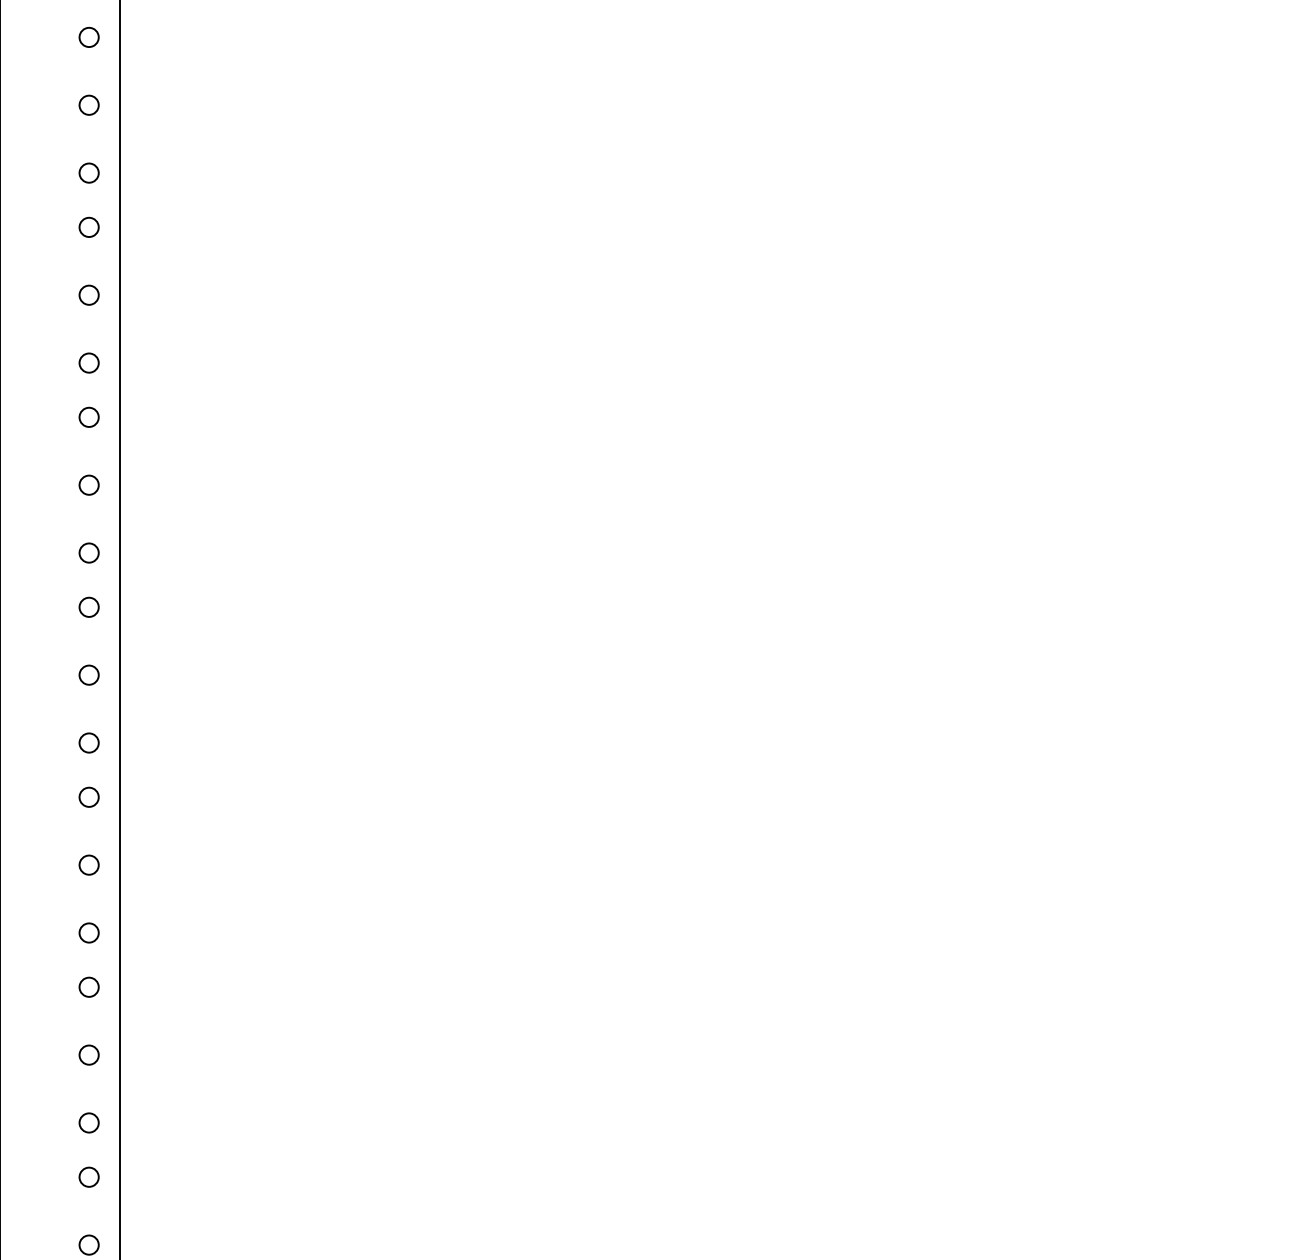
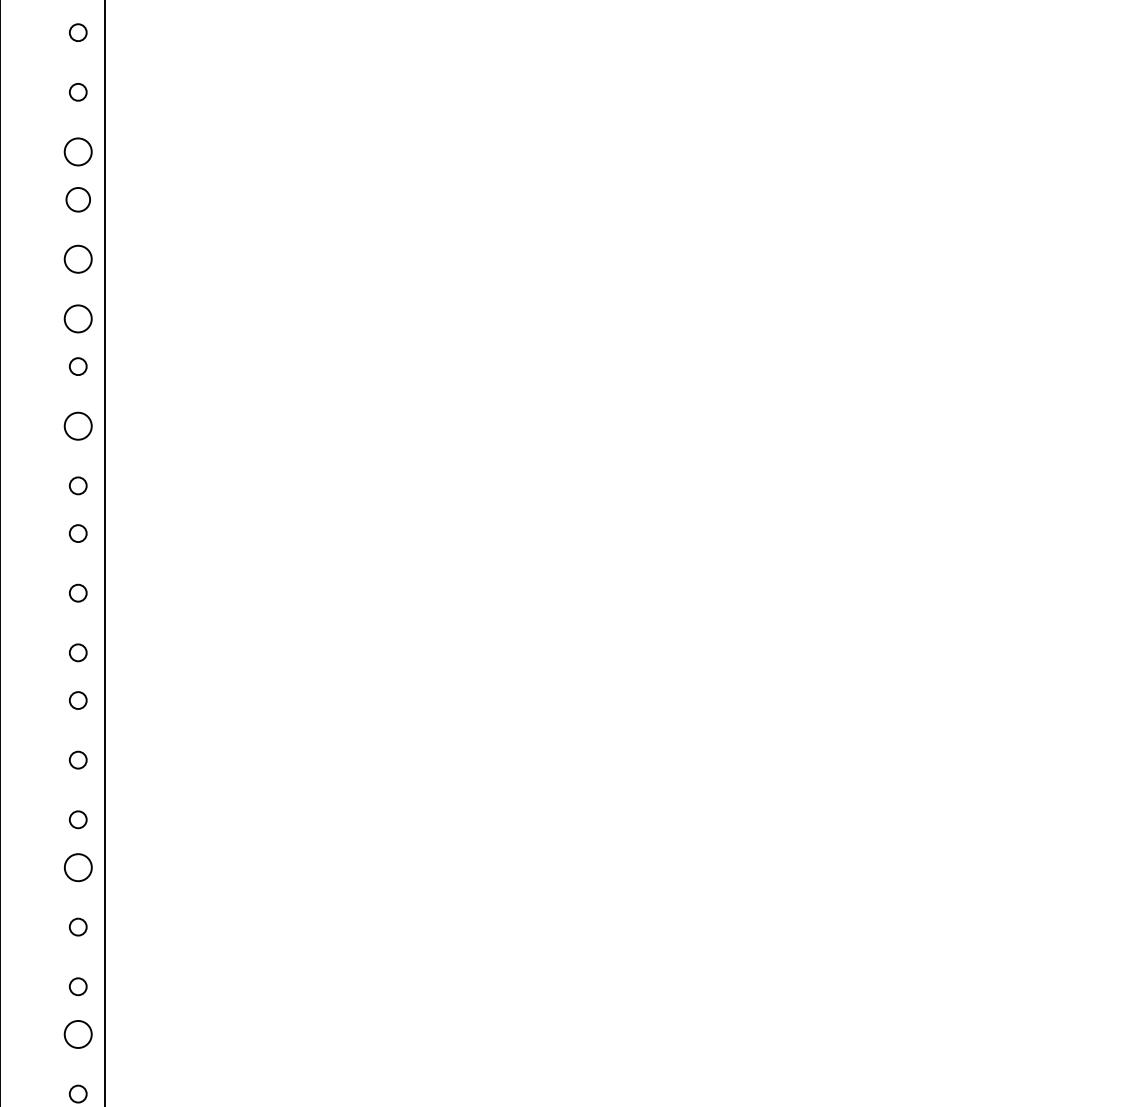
circle: (88, 172) -> (77, 151), size x1.6
circle: (88, 226) -> (77, 198), size x1.4
circle: (88, 294) -> (77, 258), size x1.6
circle: (88, 362) -> (77, 318), size x1.6
circle: (88, 484) -> (77, 425), size x1.6
circle: (88, 986) -> (77, 866), size x1.6
circle: (88, 1176) -> (77, 1033), size x1.6

